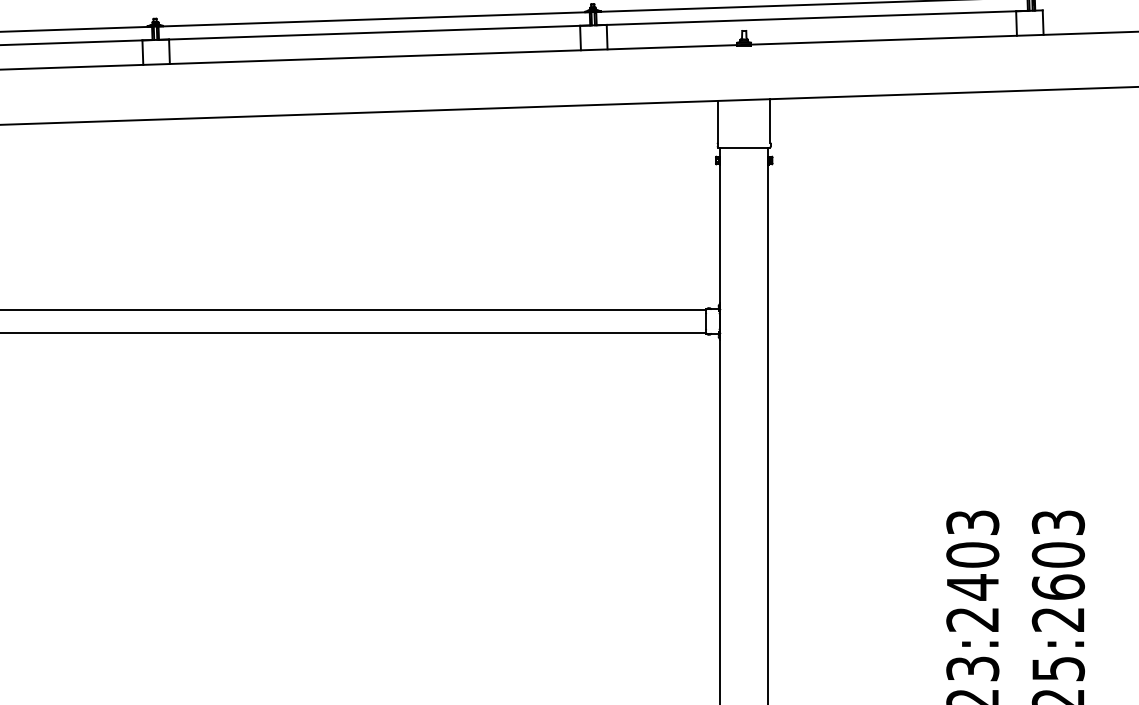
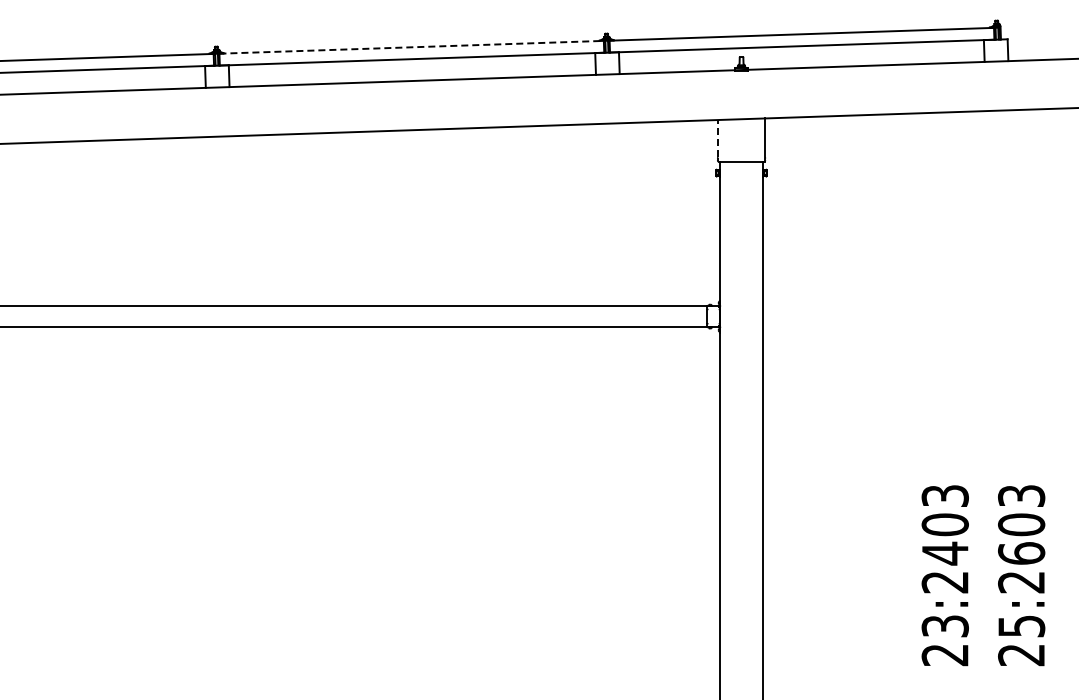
line: (375, 19) -> (412, 47), solid -> dashed
line: (718, 121) -> (718, 138), solid -> dashed

